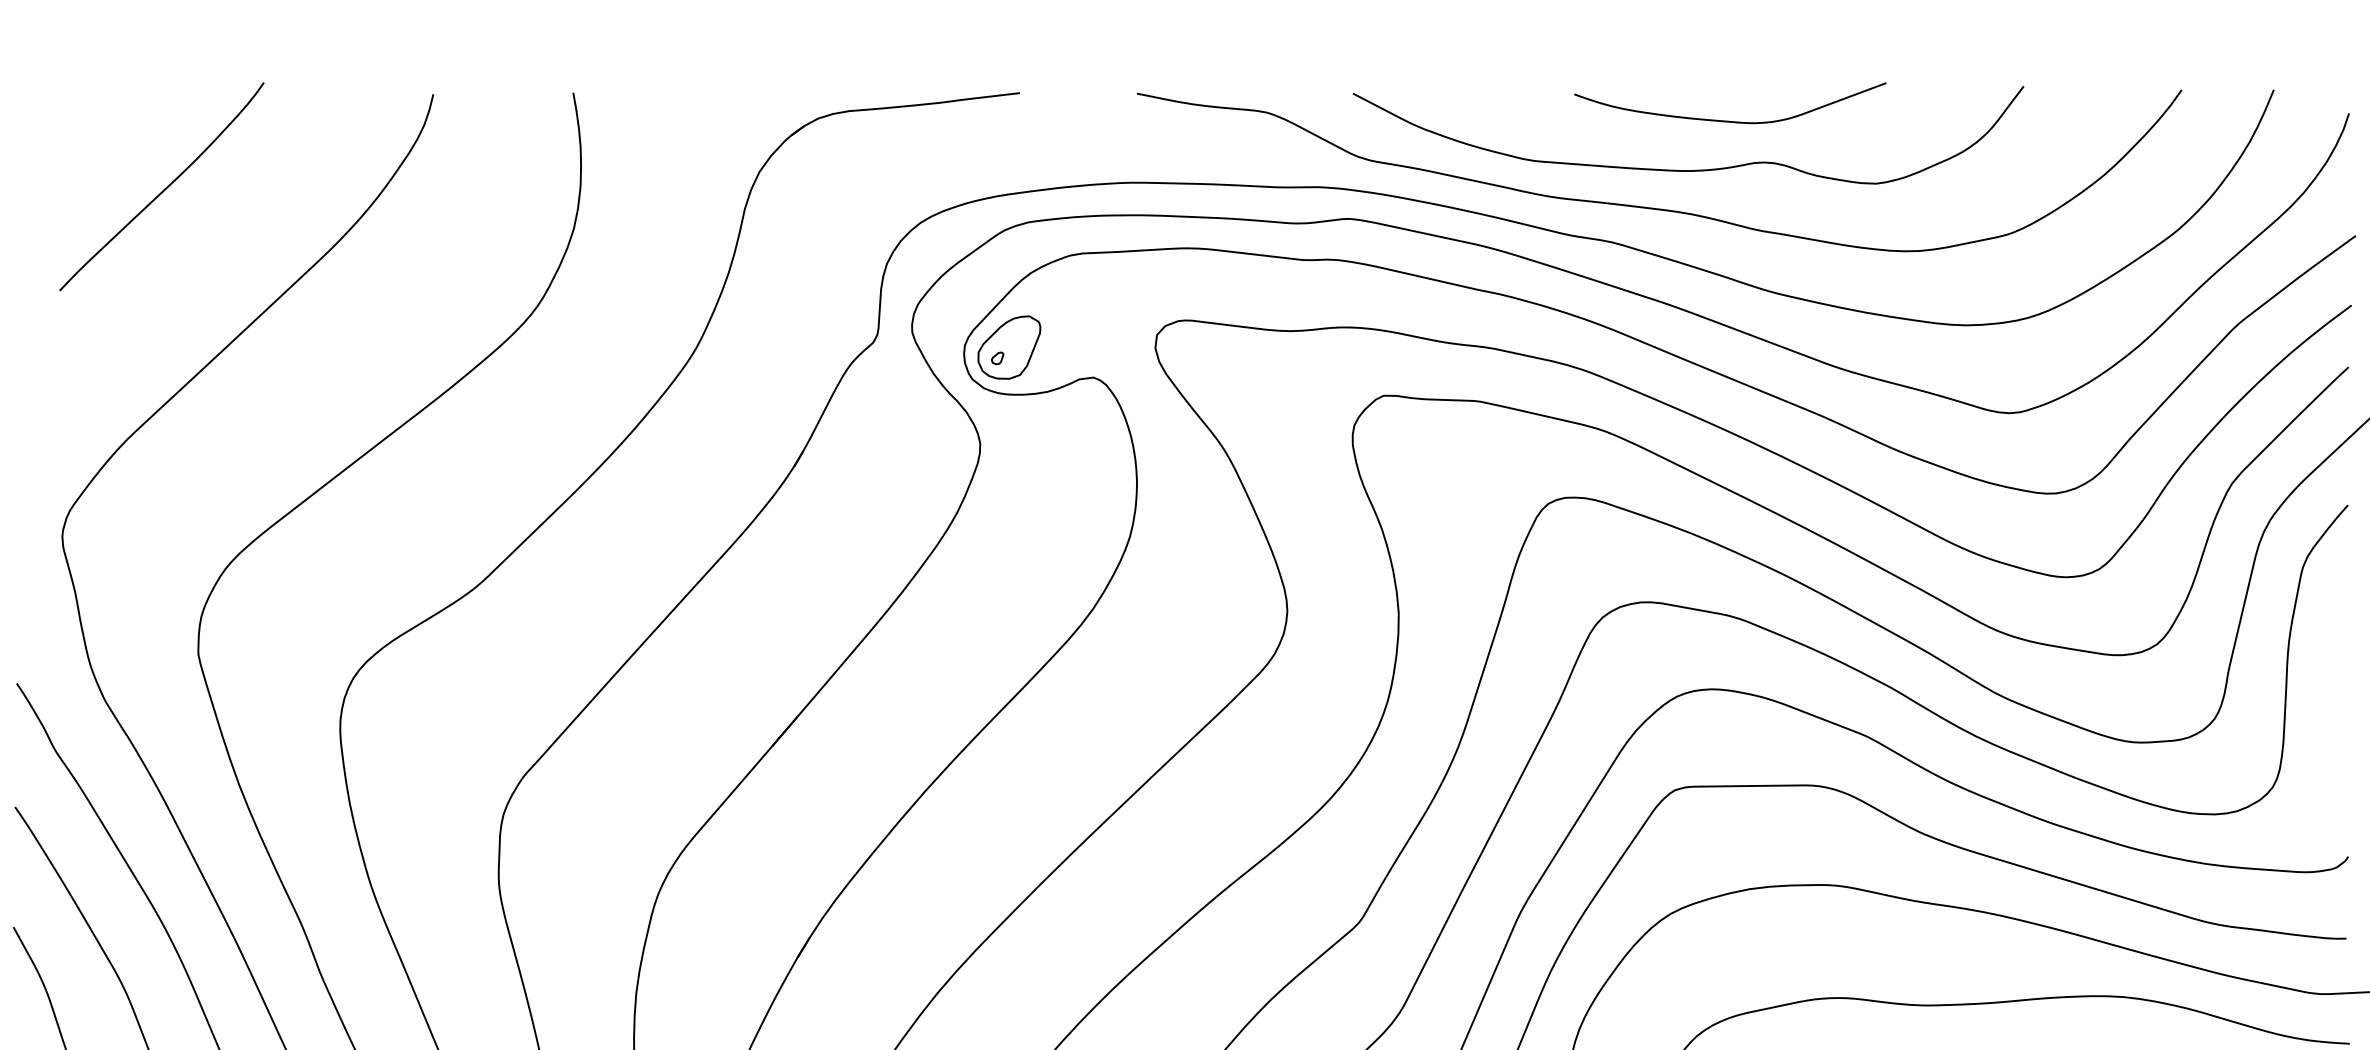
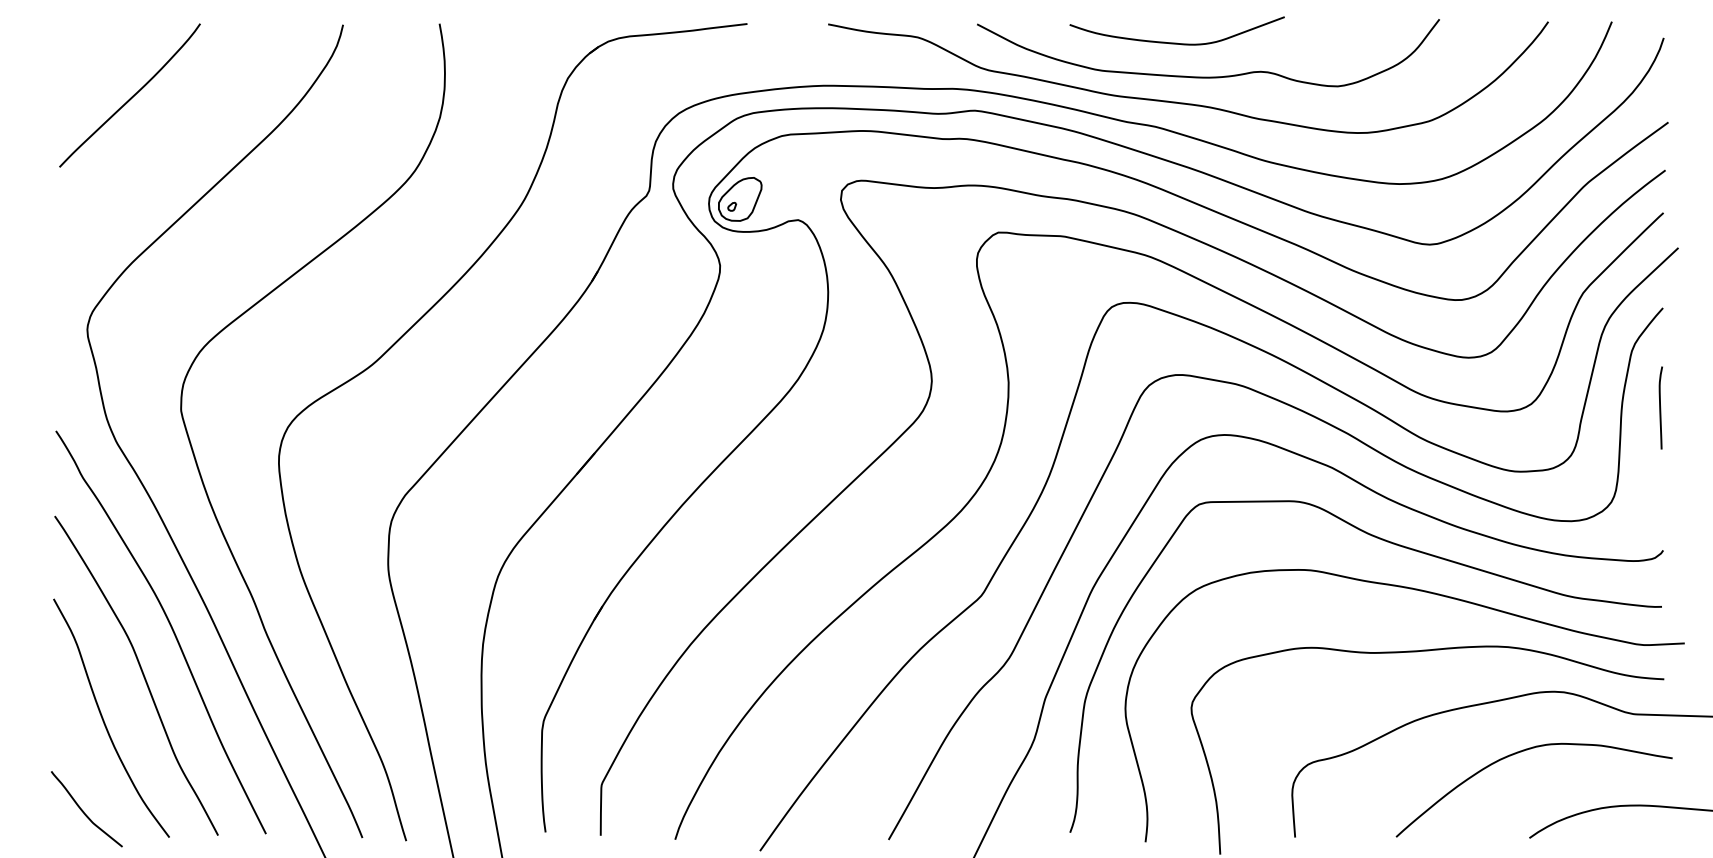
curve: (1729, 119) -> (1176, 42), moved
curve: (164, 188) -> (131, 96), moved
curve: (2344, 649) -> (1660, 407), added

